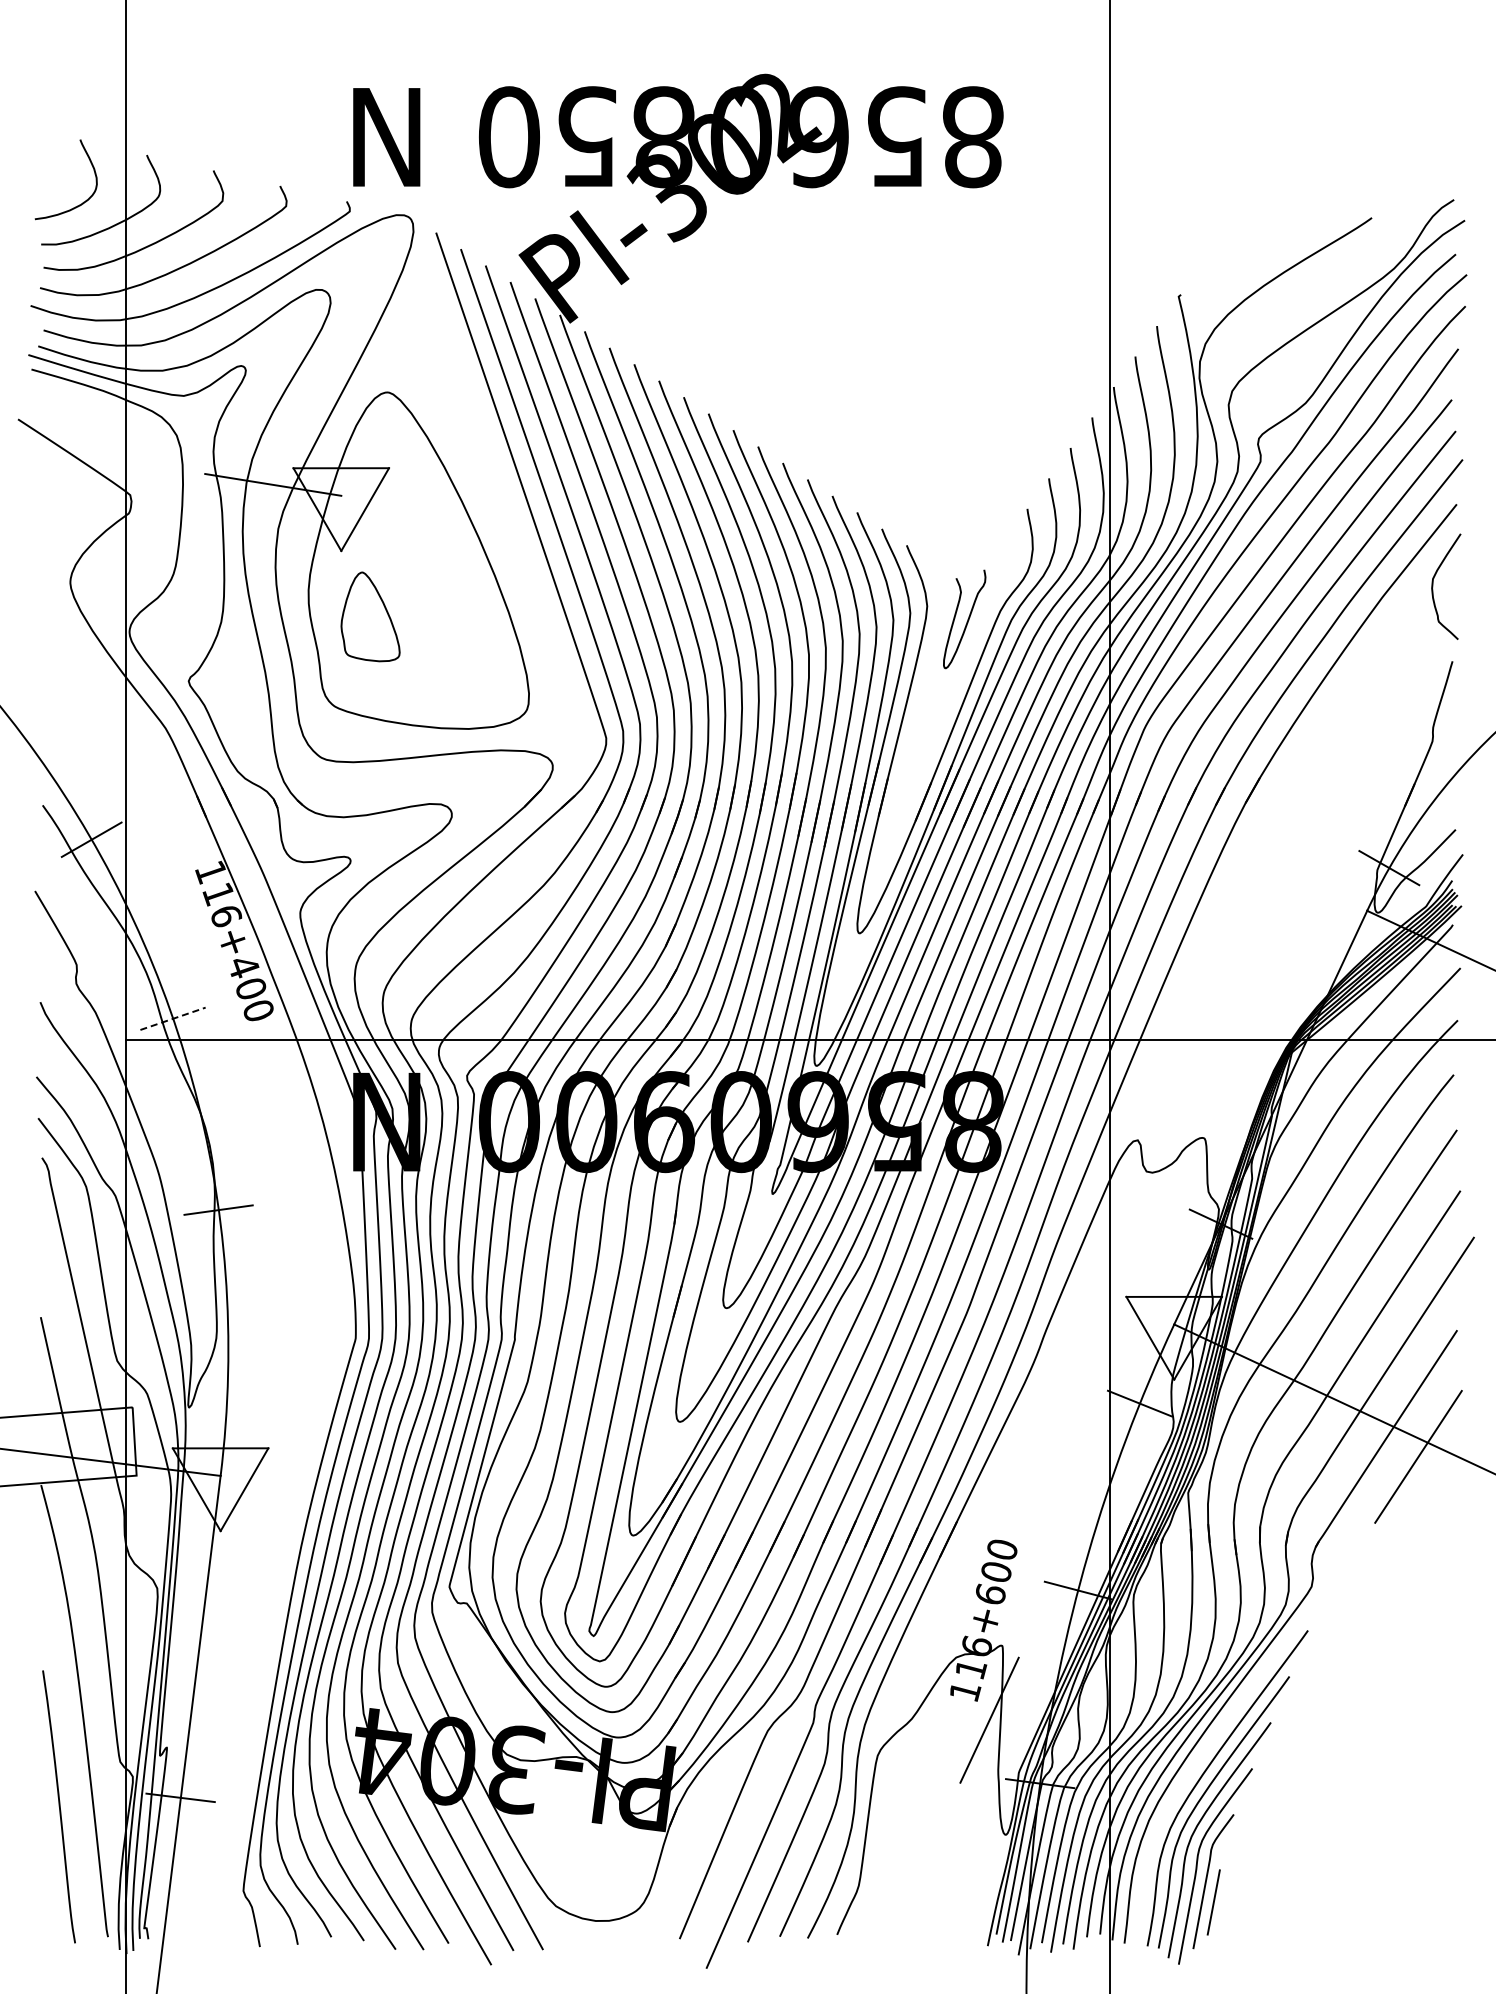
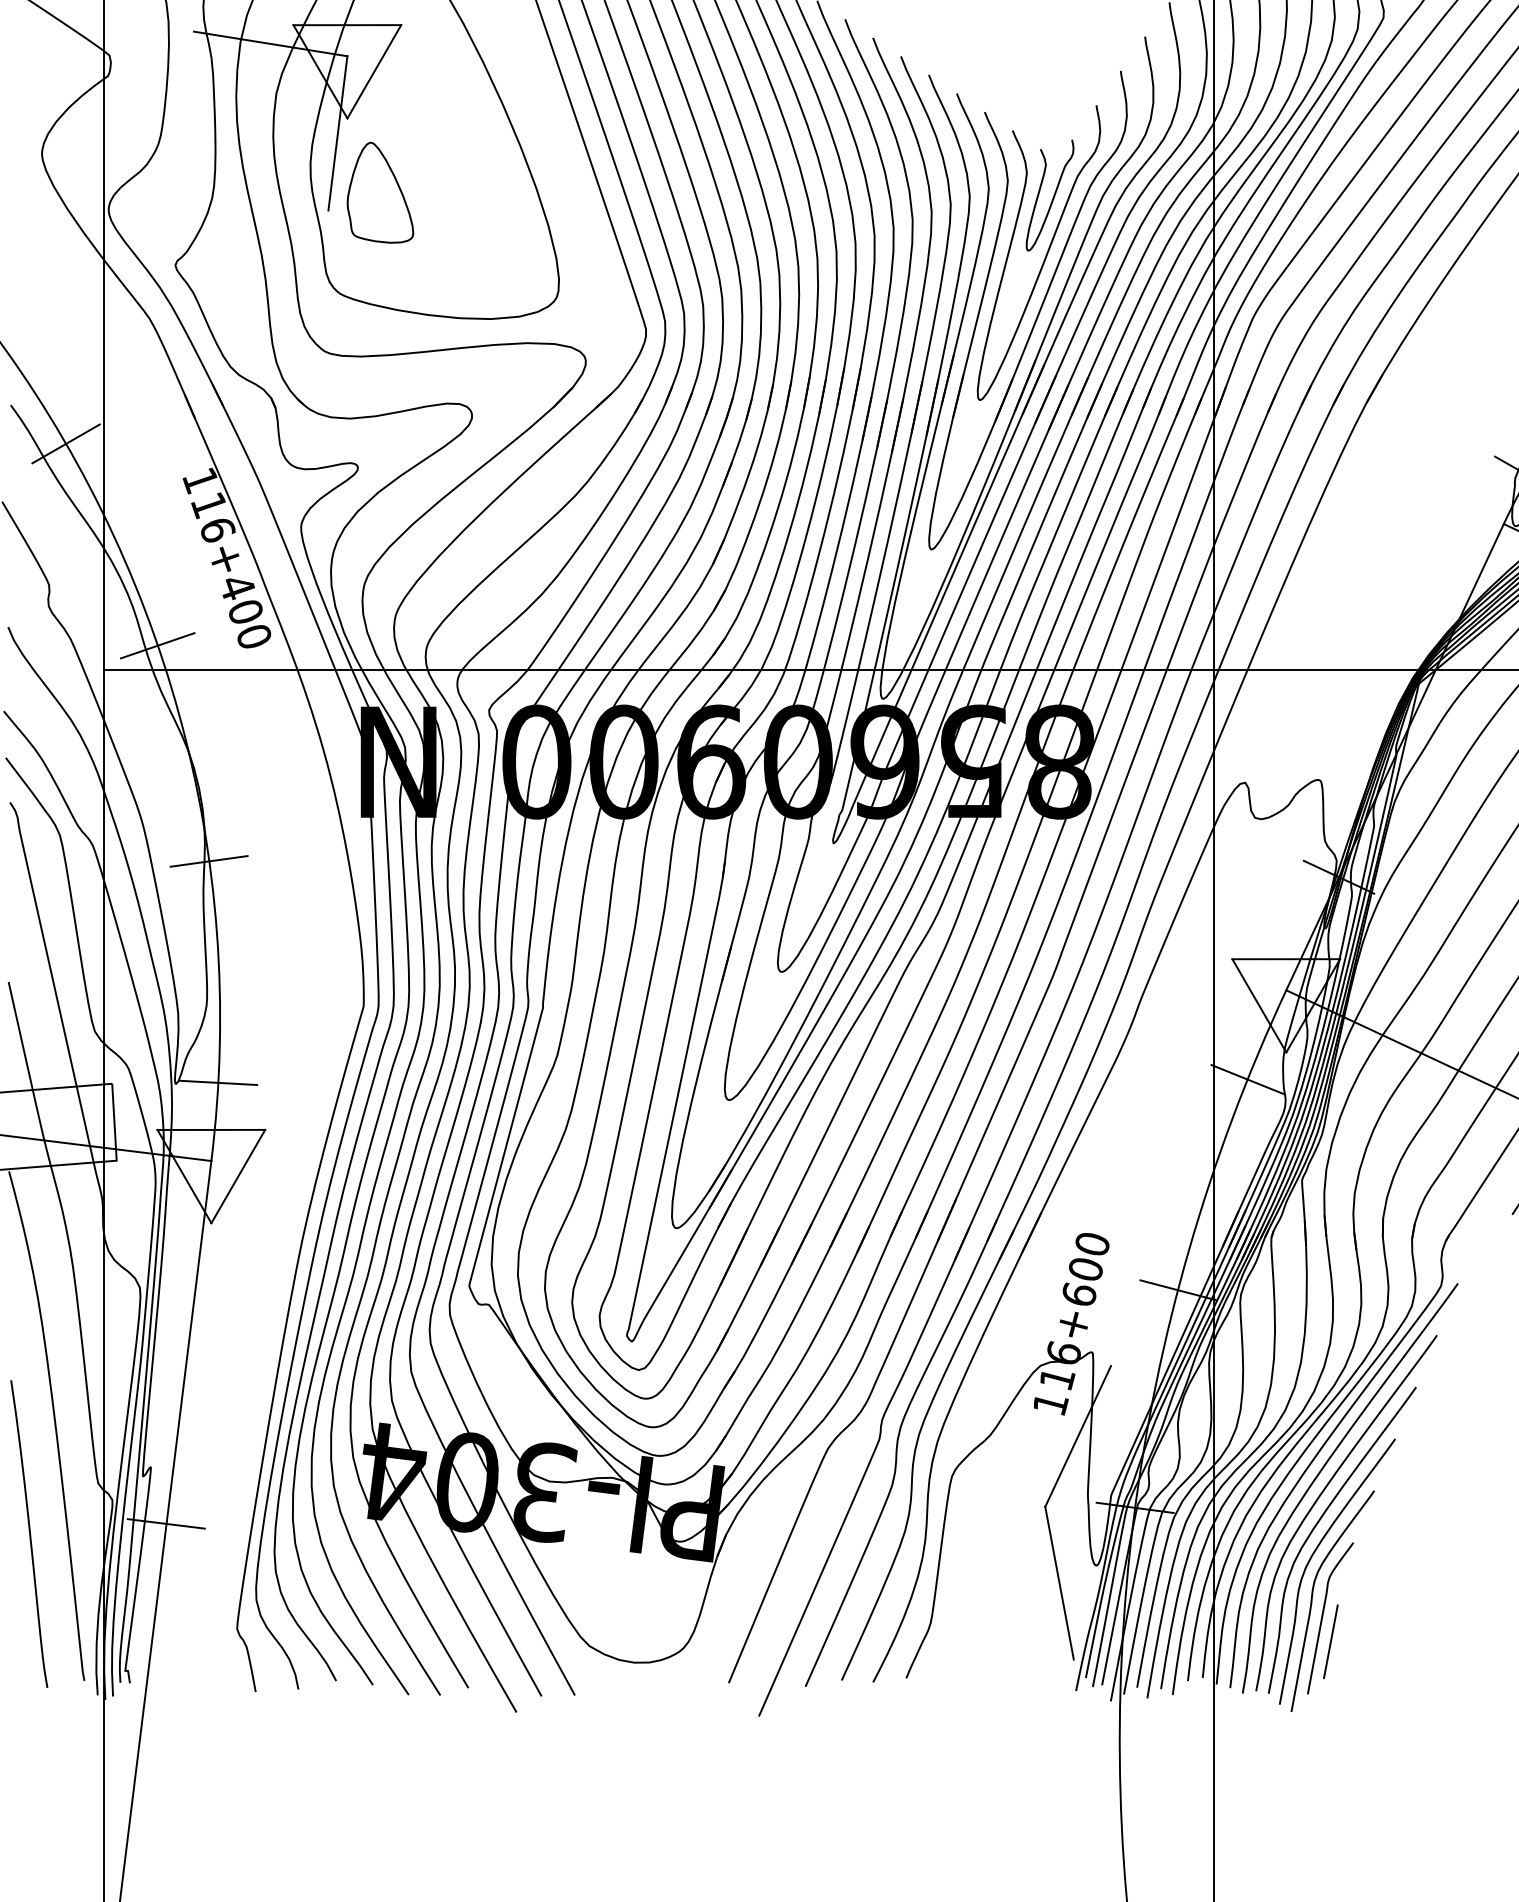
line: (332, 563) -> (337, 132), added
curve: (960, 672) -> (1045, 255), added
line: (173, 1018) -> (158, 645), dashed -> solid
line: (226, 1406) -> (217, 1082), added
curve: (1206, 1750) -> (1322, 1470), added
line: (972, 1850) -> (1058, 1583), added

